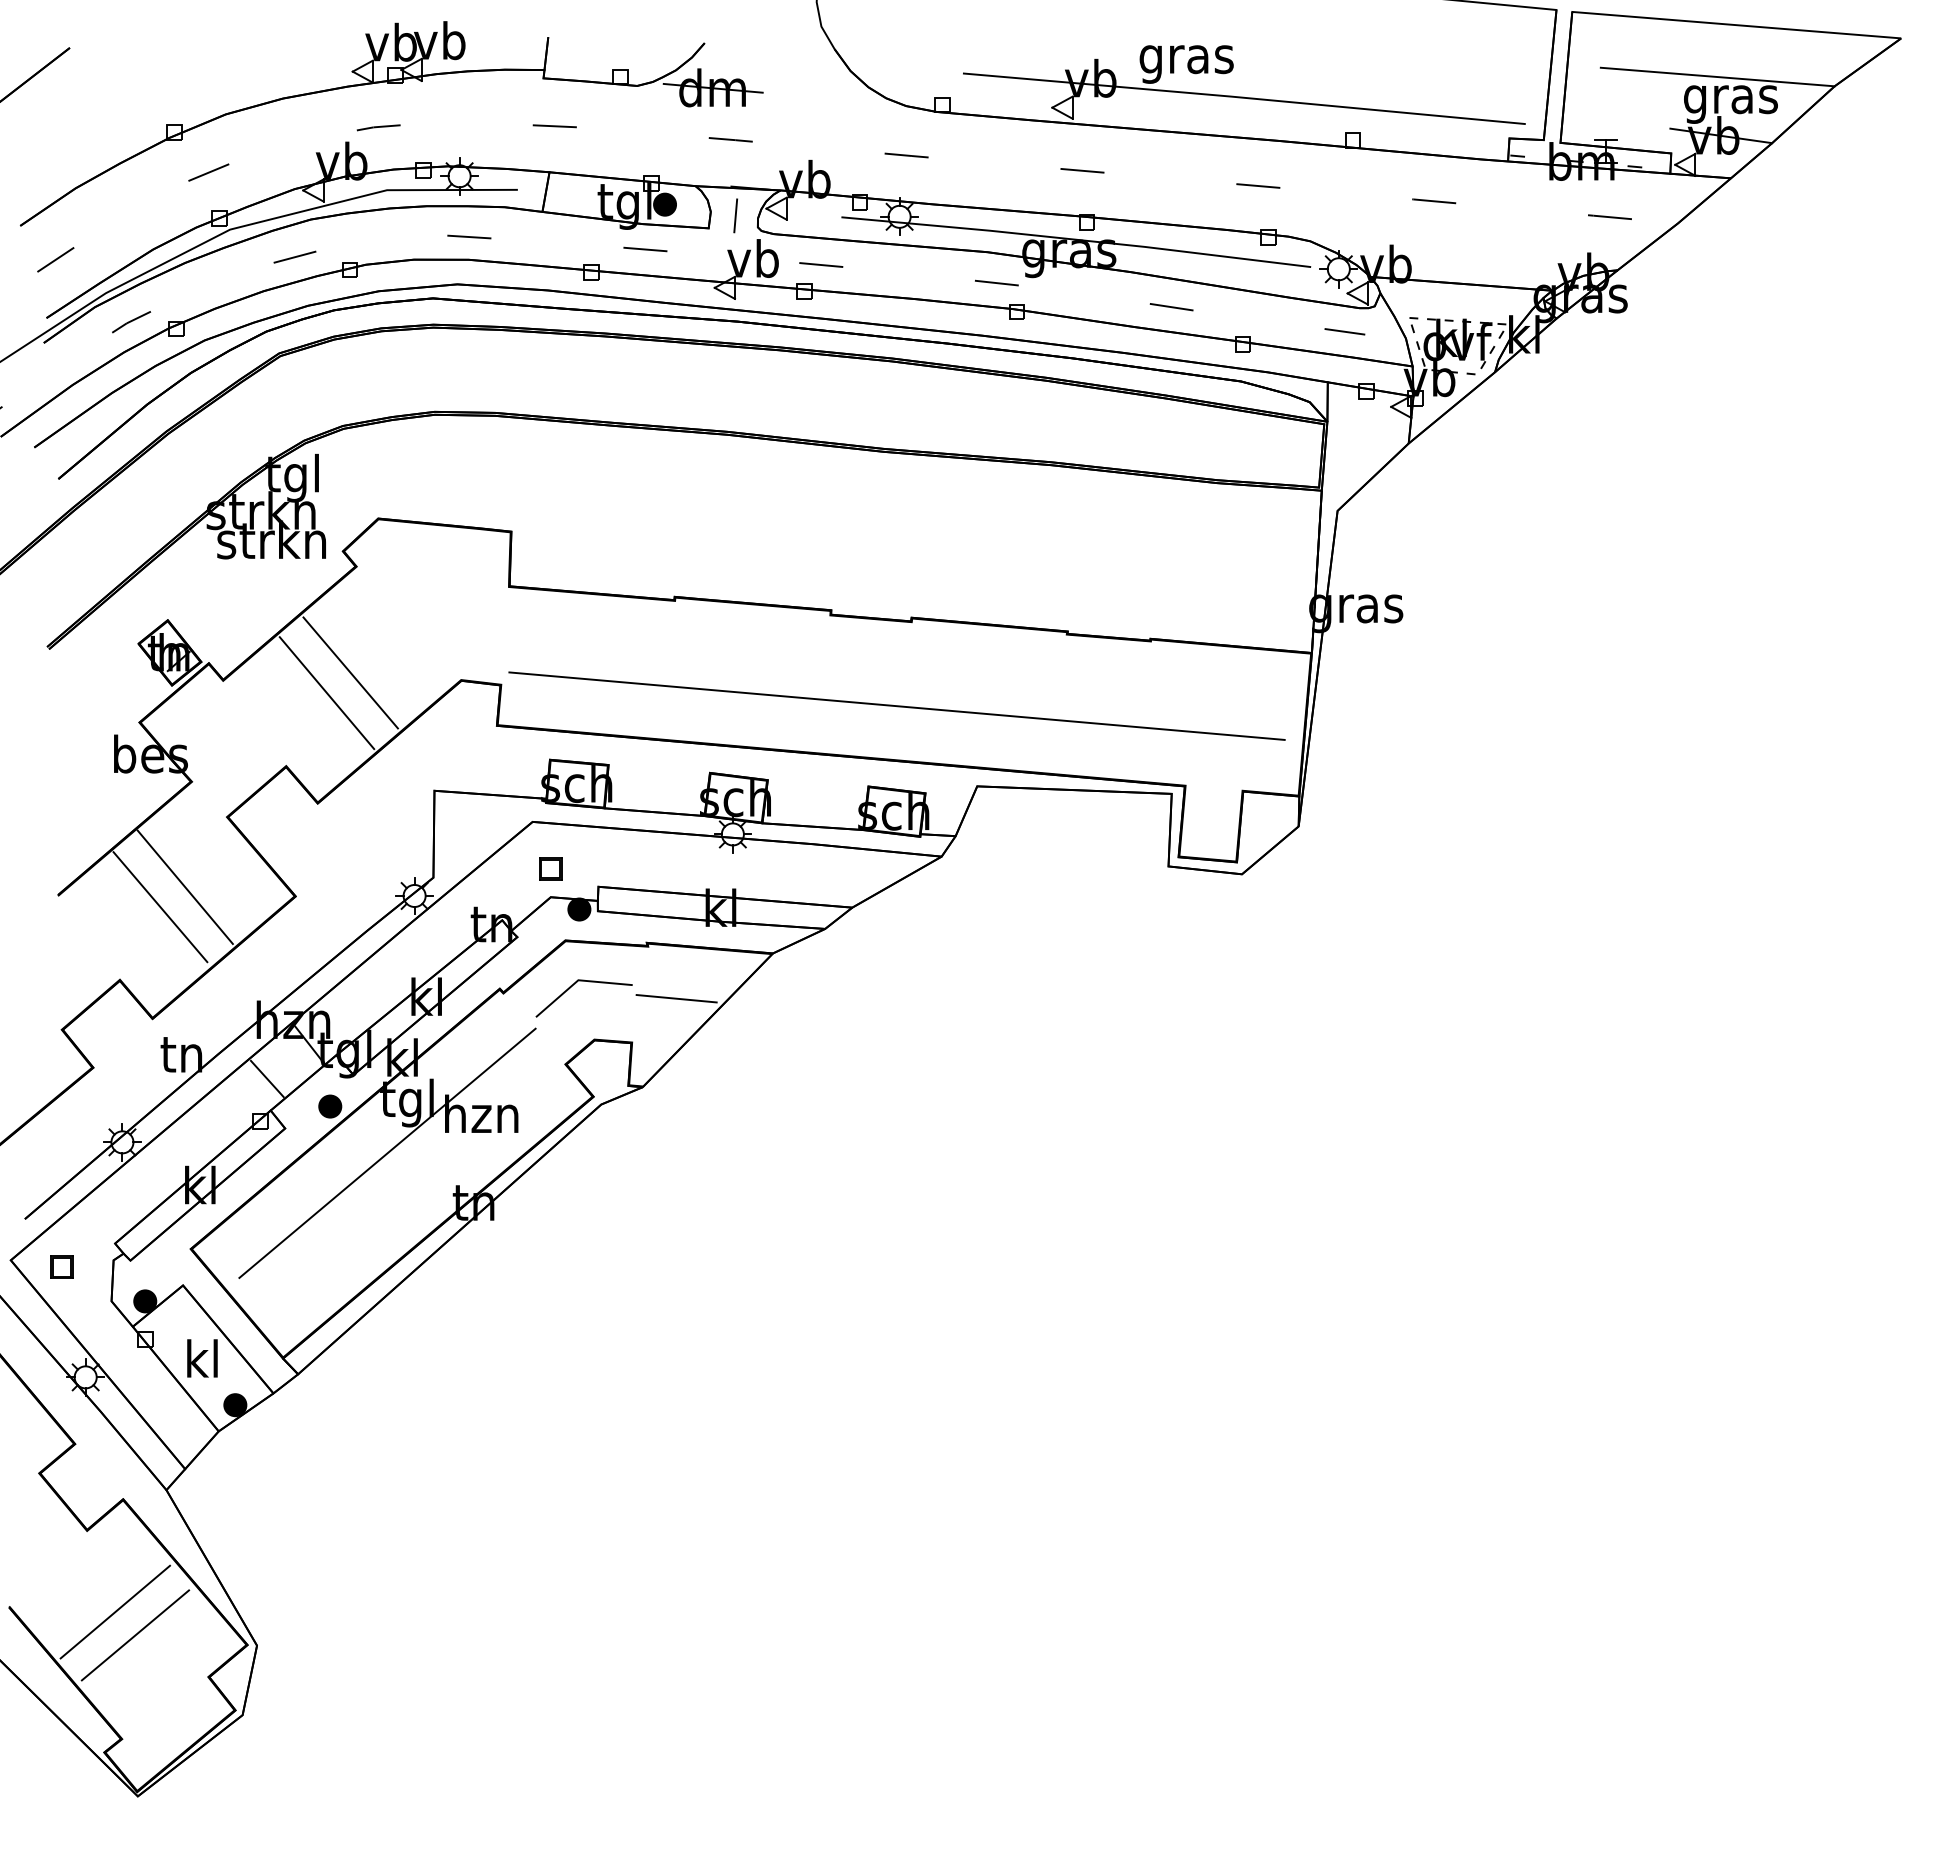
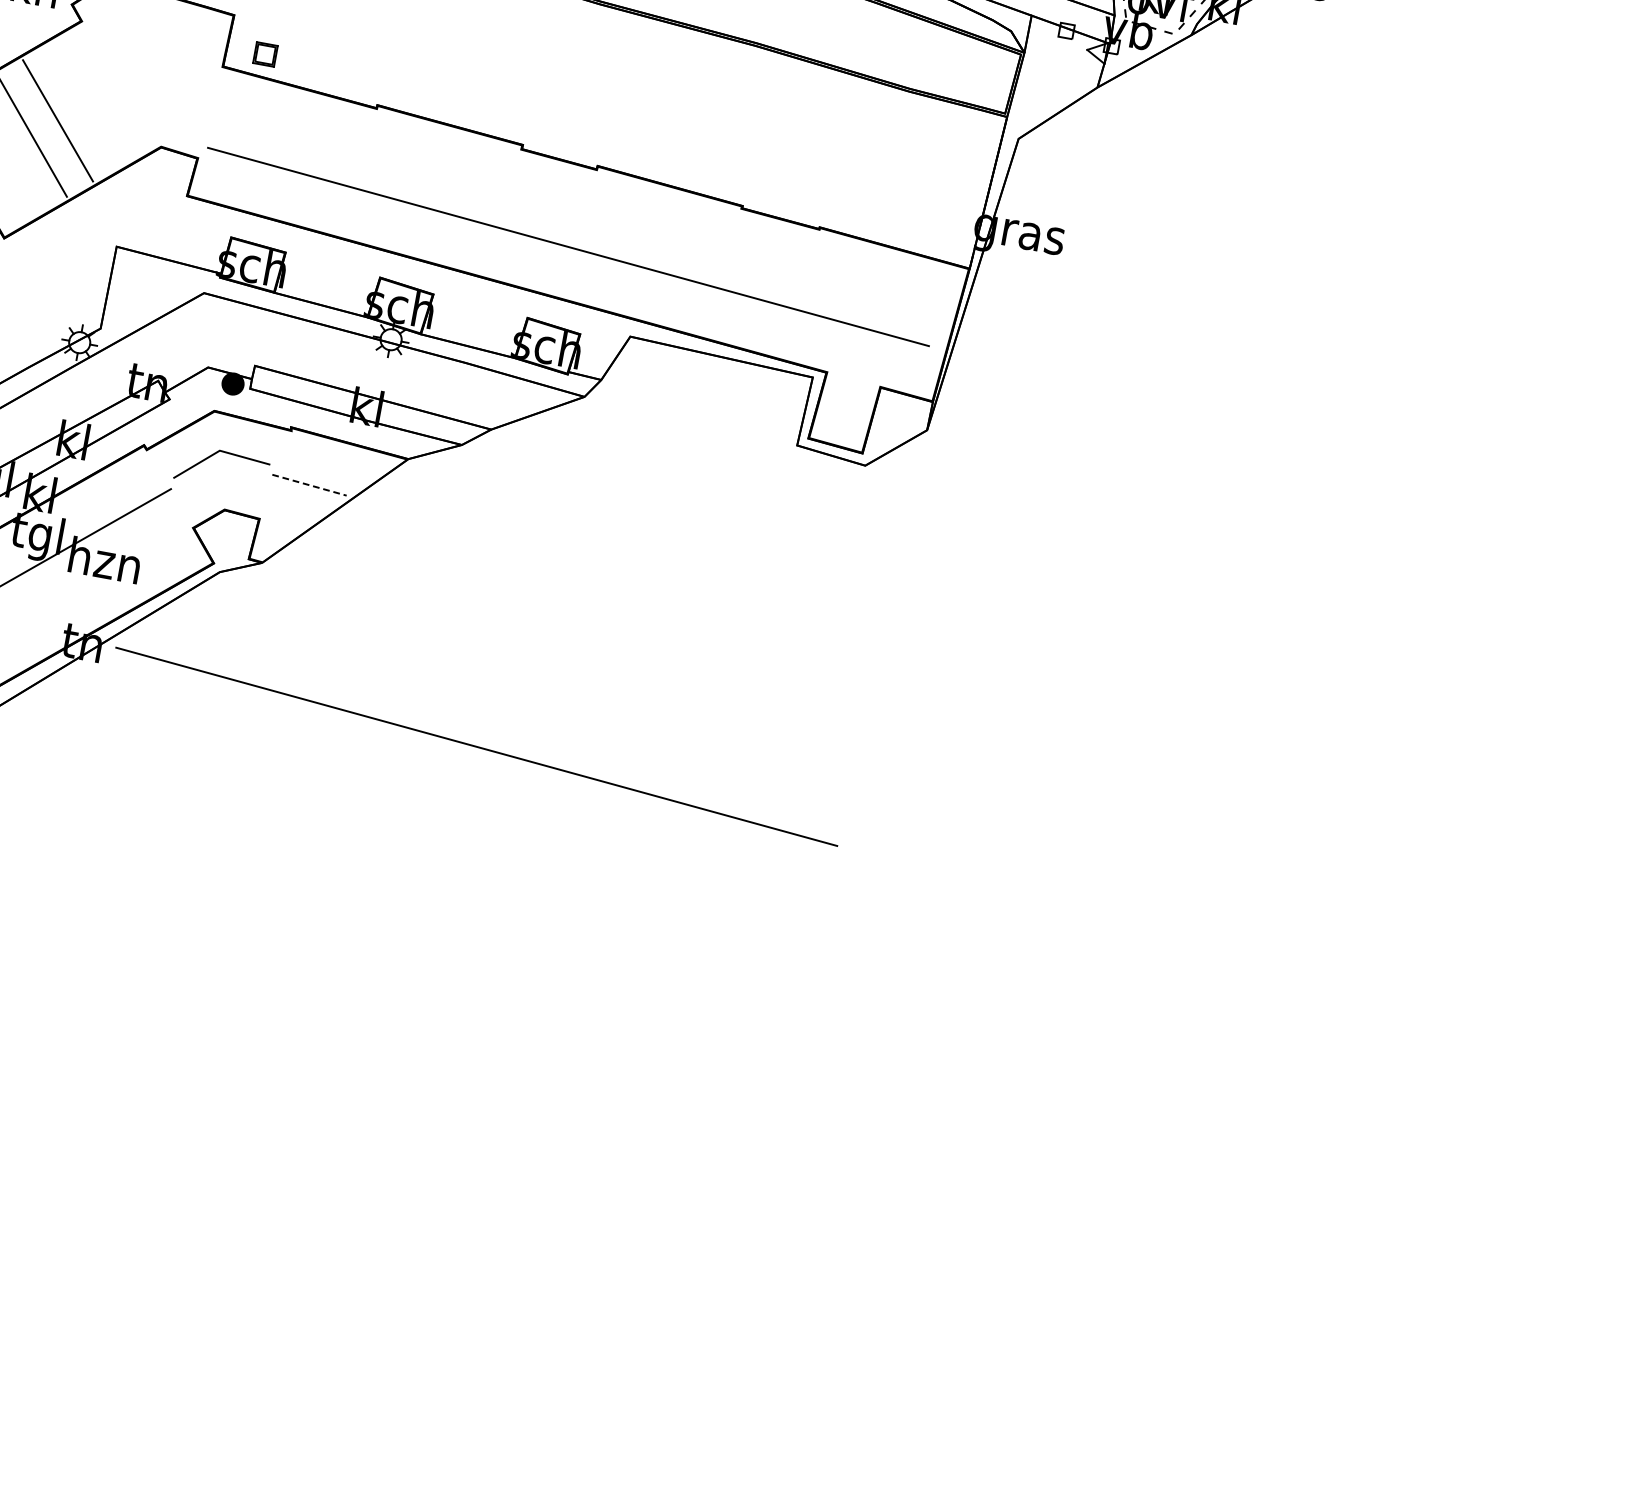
part: (550, 868) -> (265, 53), moved
line: (677, 998) -> (310, 485), solid -> dashed
line: (896, 1234) -> (476, 746), added

